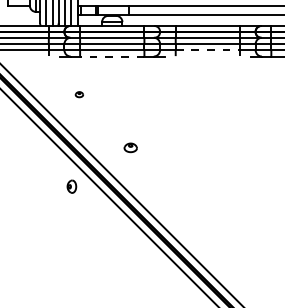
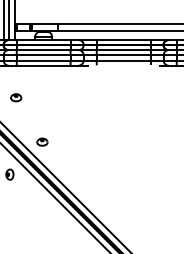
line: (208, 50) -> (124, 60), dashed -> solid
line: (111, 56) -> (43, 65), dashed -> solid
part: (79, 94) -> (16, 97), size x1.67
part: (130, 147) -> (42, 141), moved

